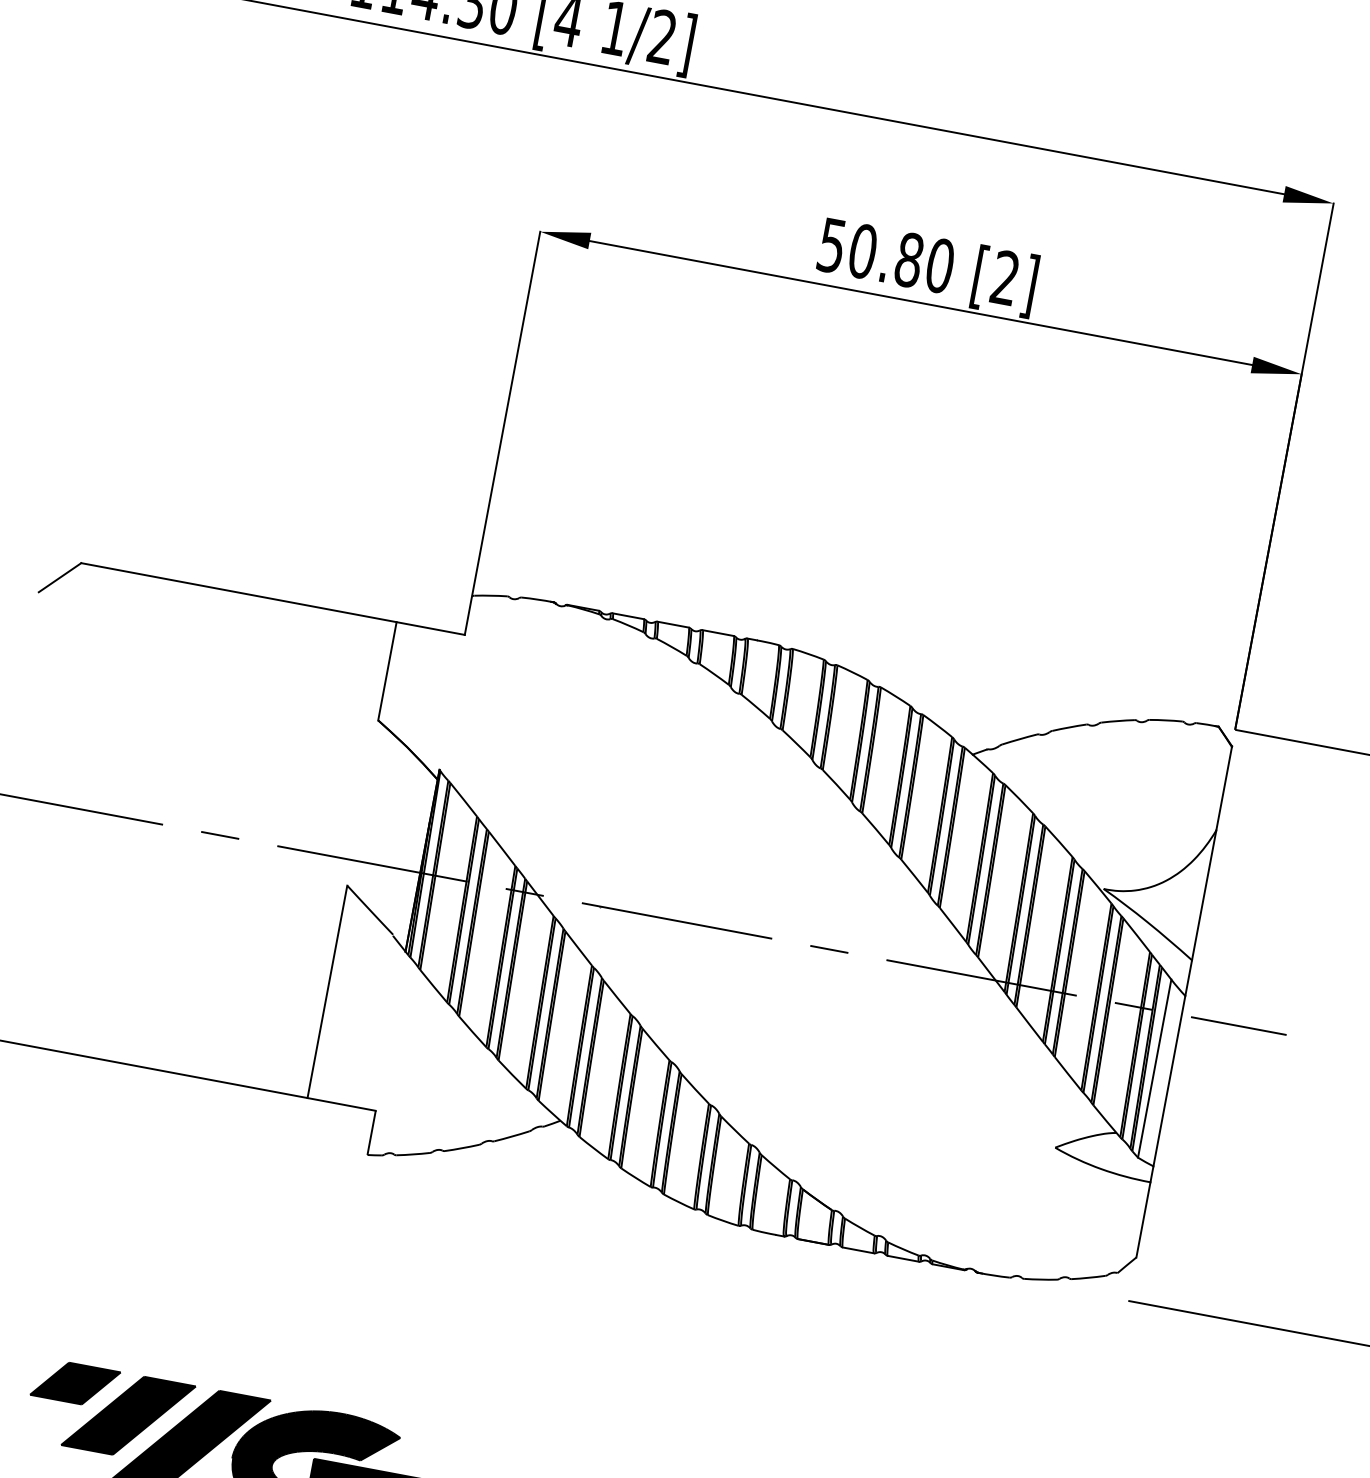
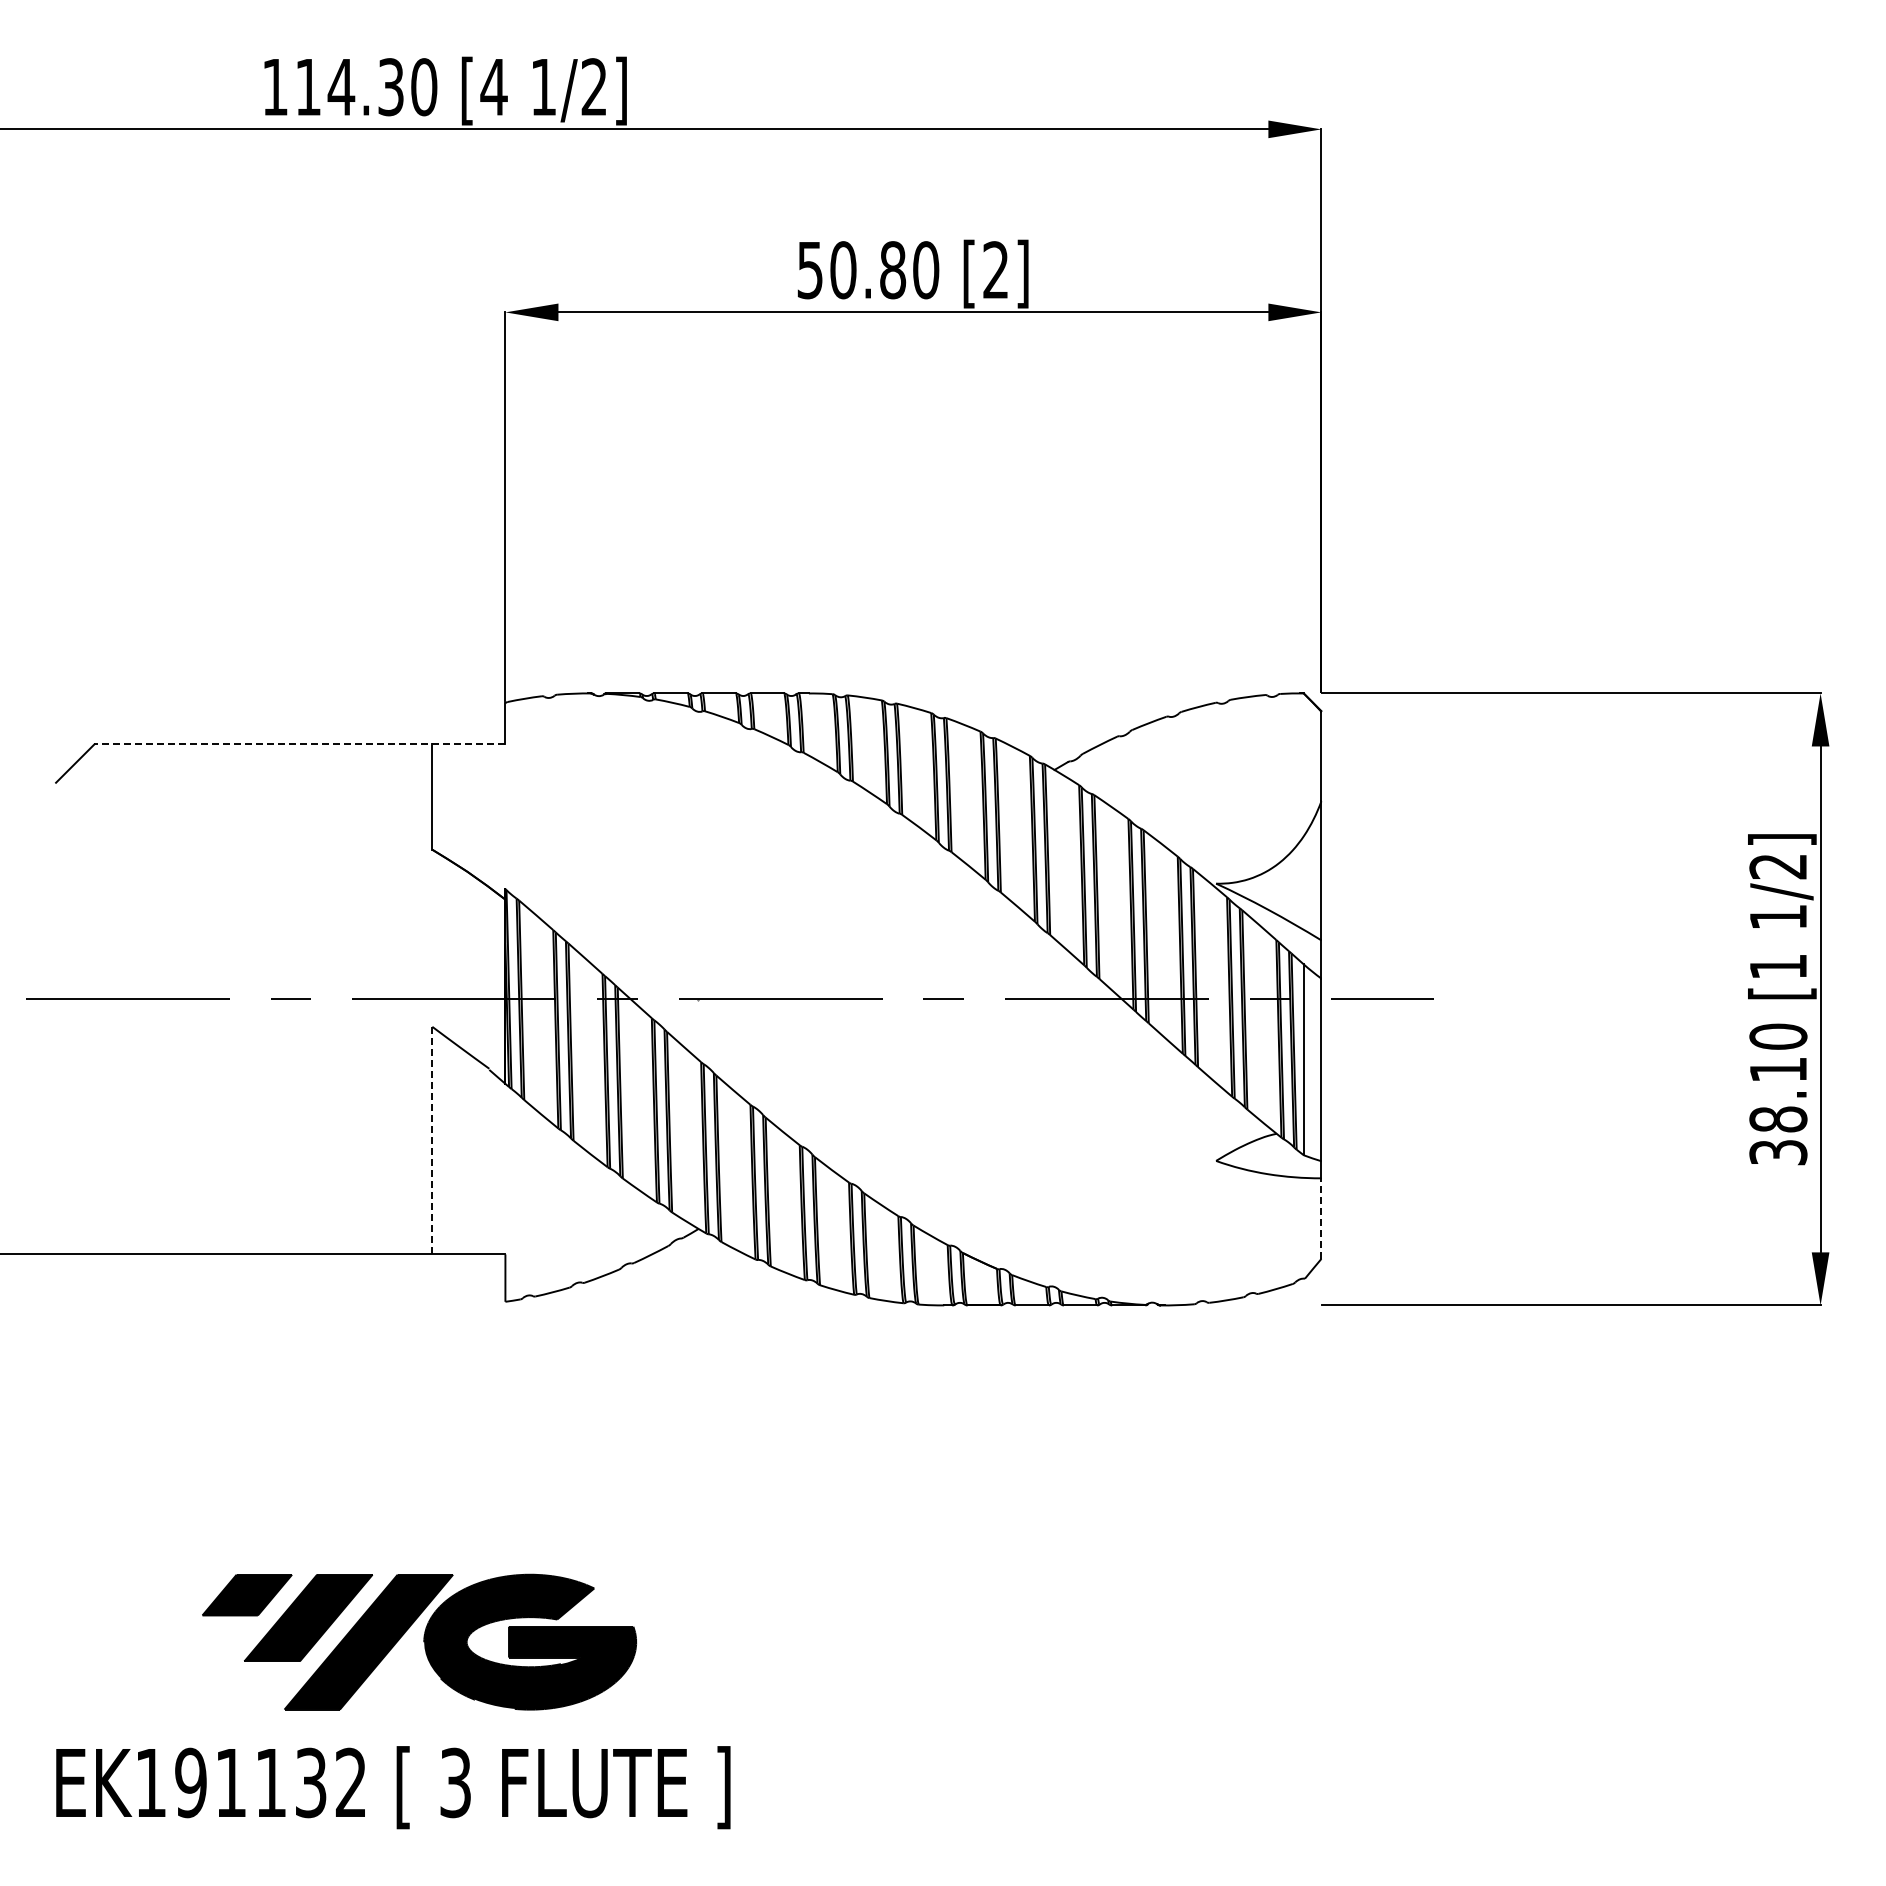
line: (272, 599) -> (299, 744), solid -> dashed
line: (327, 991) -> (432, 1140), solid -> dashed
line: (1143, 1219) -> (1321, 1218), solid -> dashed

